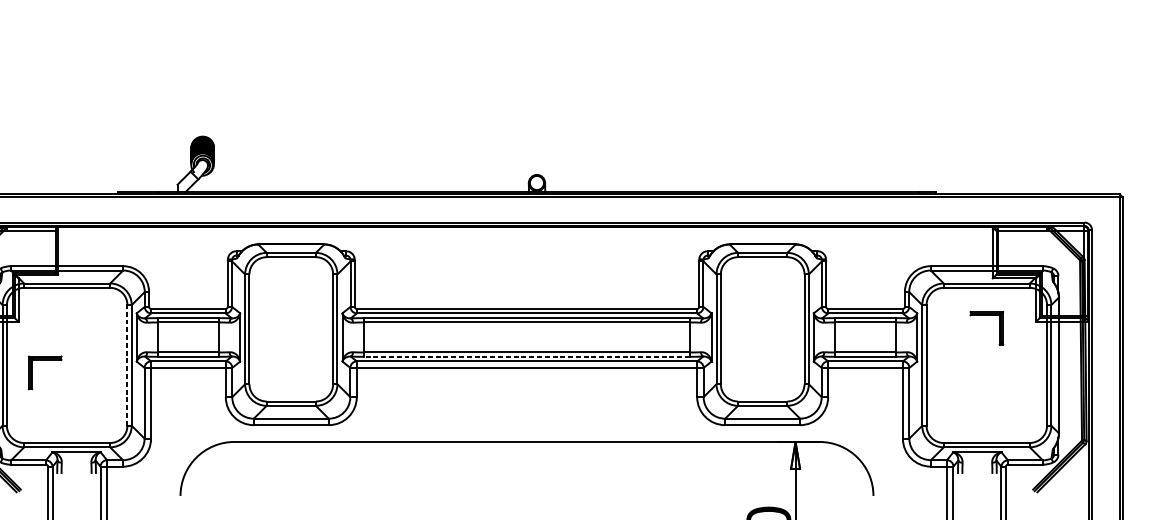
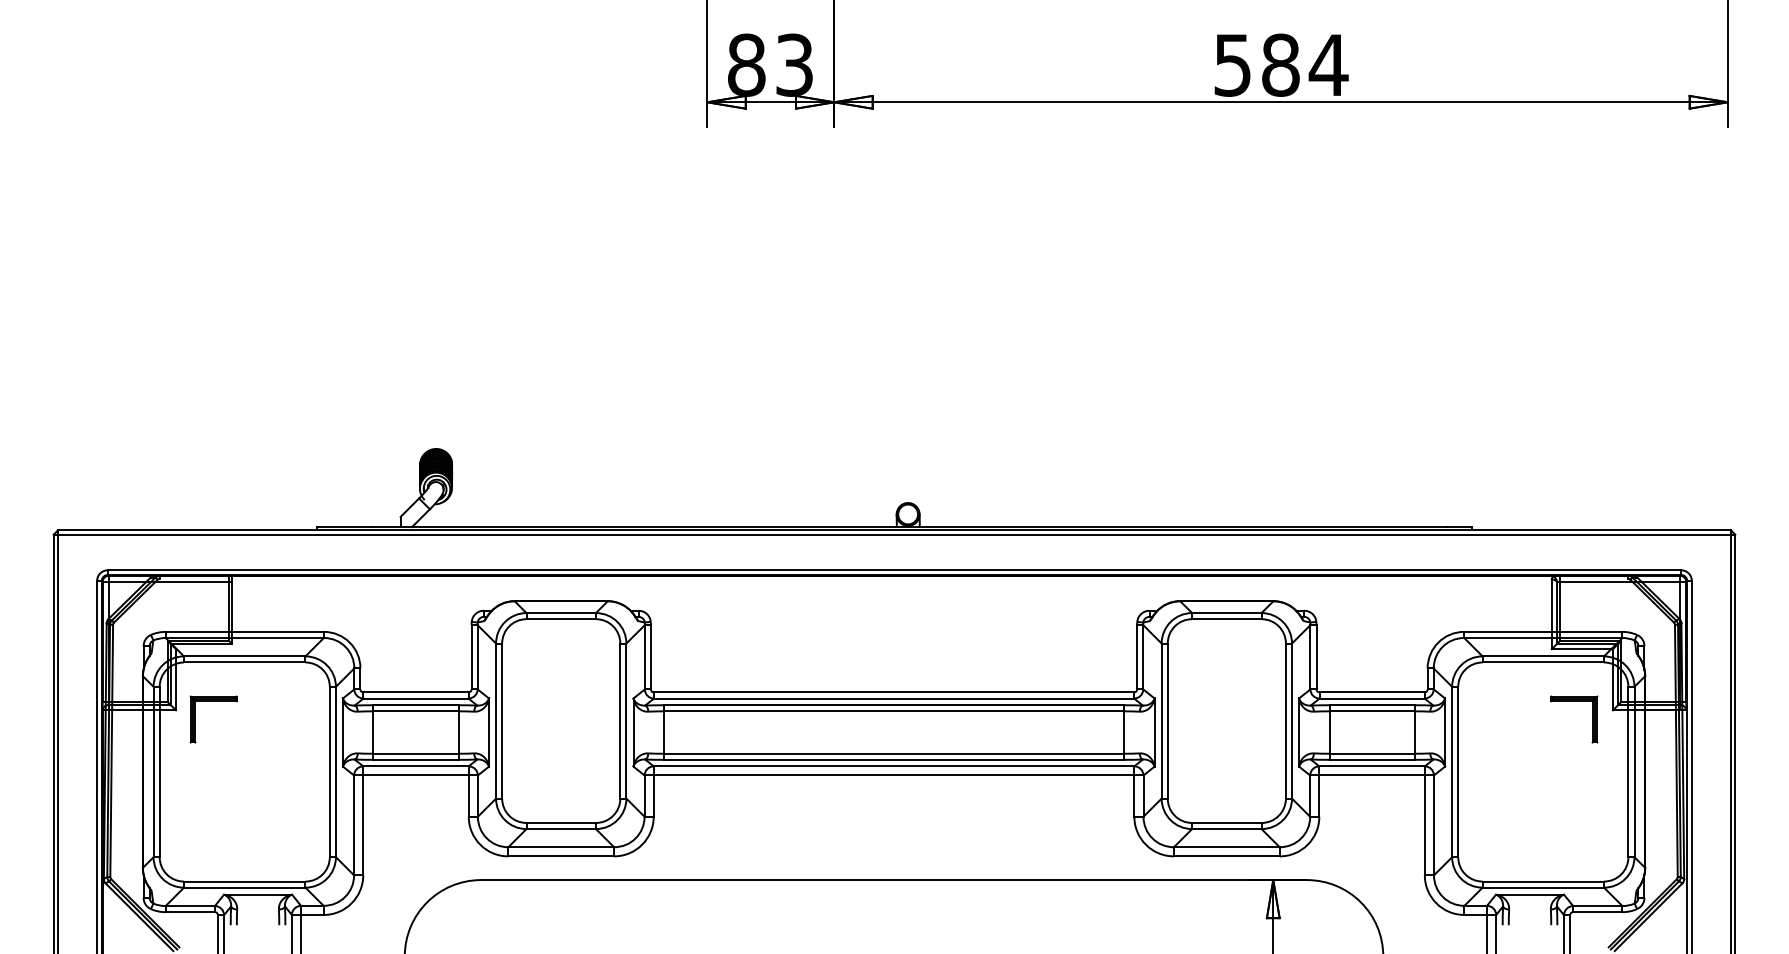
part: (986, 315) -> (1574, 701), moved
line: (526, 356) -> (893, 759), dashed -> solid
part: (45, 360) -> (213, 701), moved
line: (127, 365) -> (329, 771), dashed -> solid

